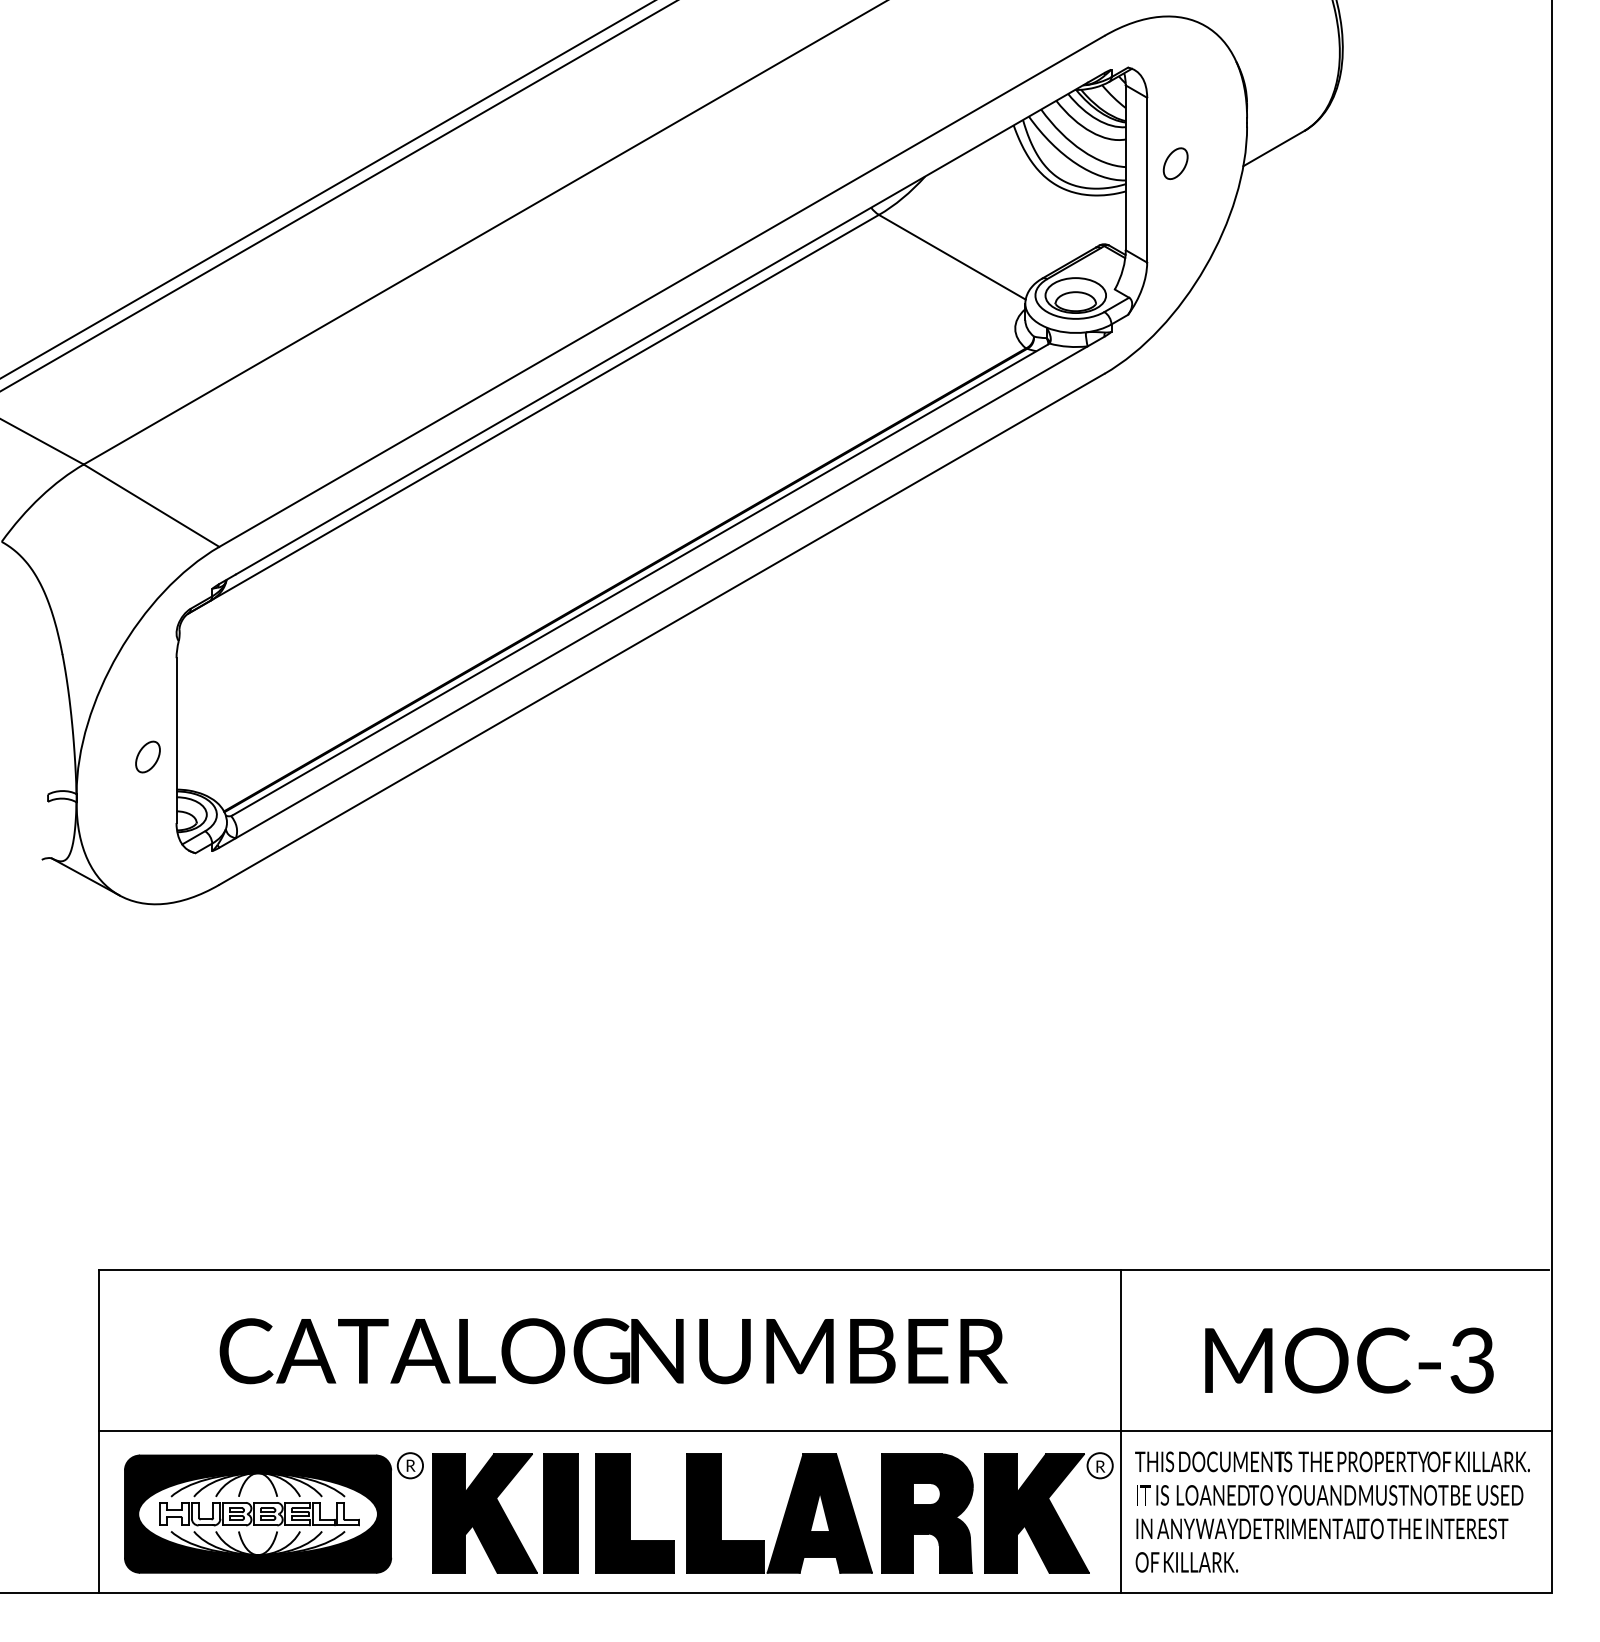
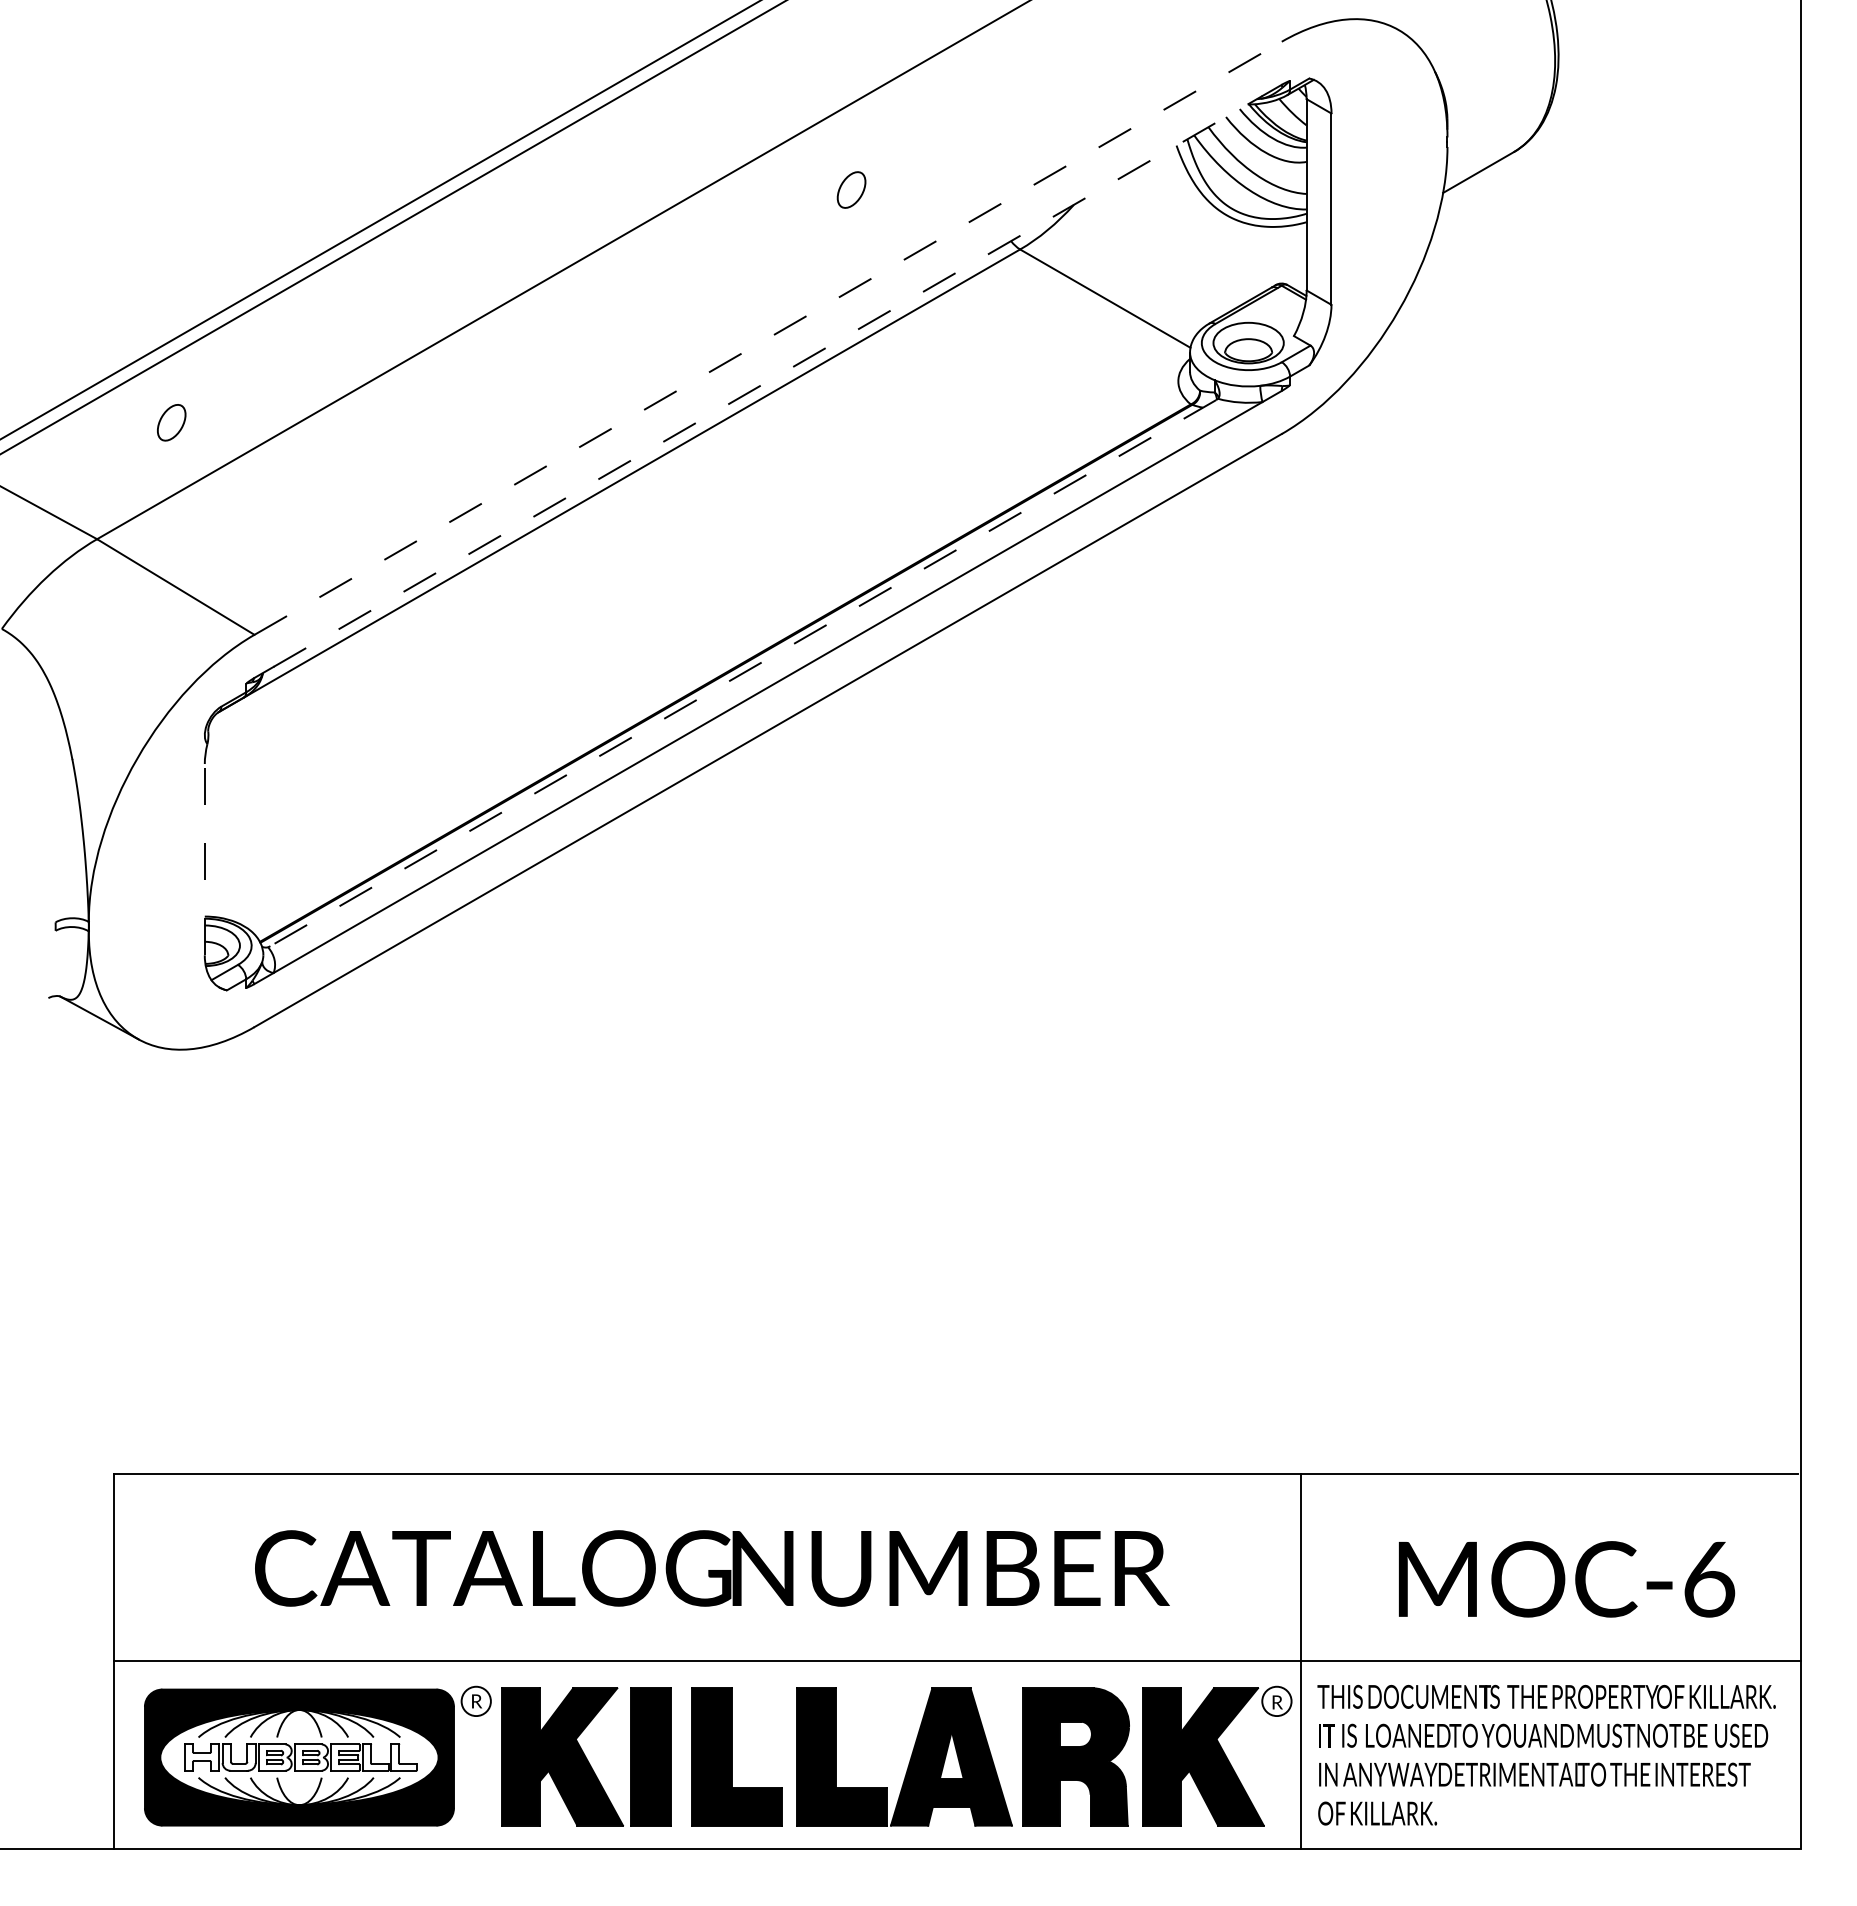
part: (1175, 163) -> (851, 189), moved
line: (662, 291) -> (768, 338), solid -> dashed
line: (662, 328) -> (768, 381), solid -> dashed
line: (639, 580) -> (742, 673), solid -> dashed
line: (176, 740) -> (204, 859), solid -> dashed
part: (147, 756) -> (171, 422), moved
text: (1472, 1360) -> (1709, 1579), MOC-3 -> MOC-6

